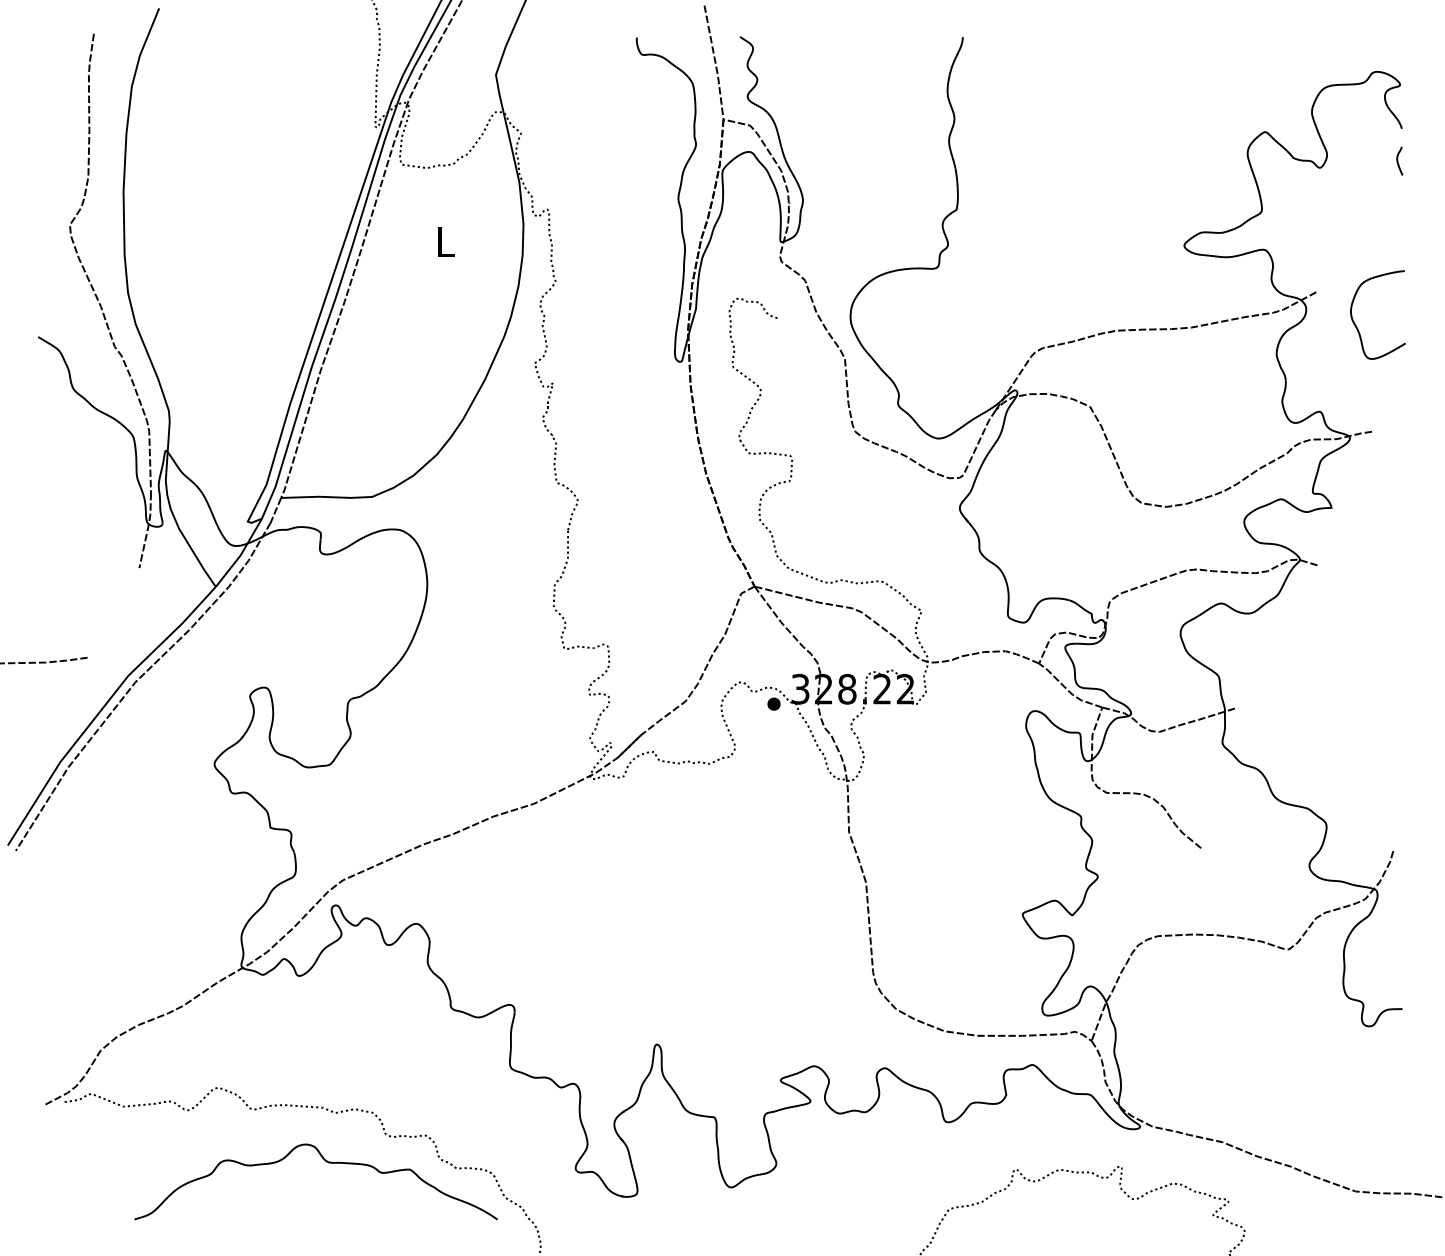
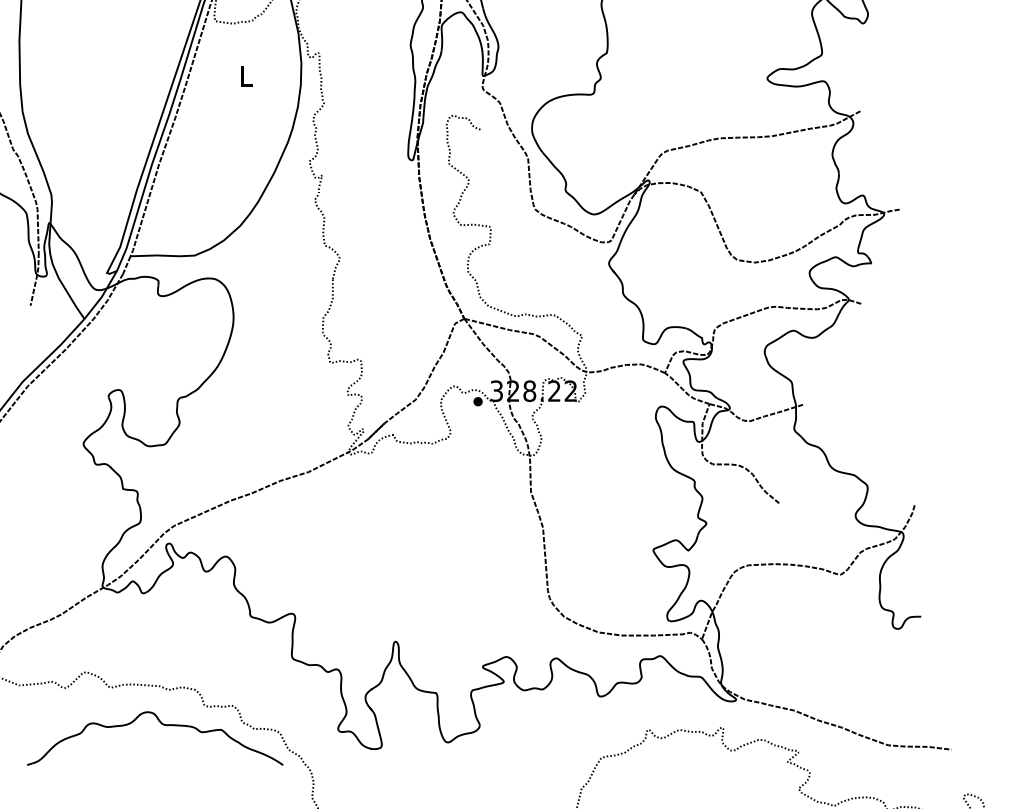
curve: (1398, 160) -> (918, 18), removed
curve: (1358, 328) -> (890, 136), removed

